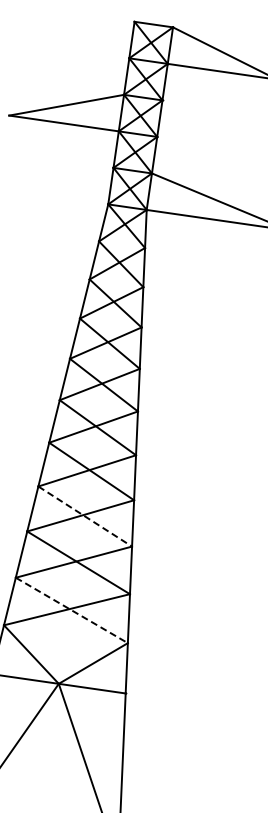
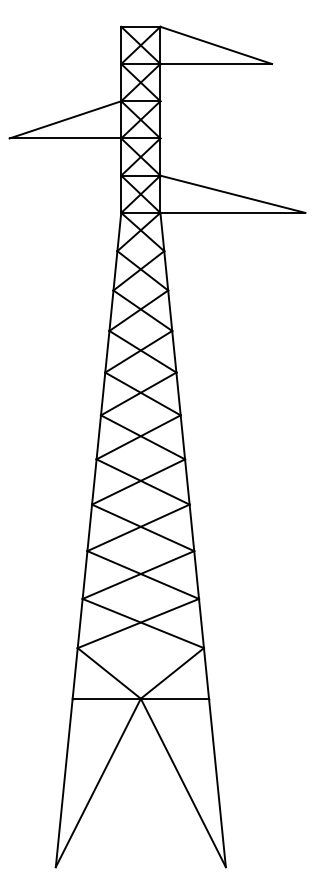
line: (85, 517) -> (143, 528), dashed -> solid
line: (72, 610) -> (143, 623), dashed -> solid

